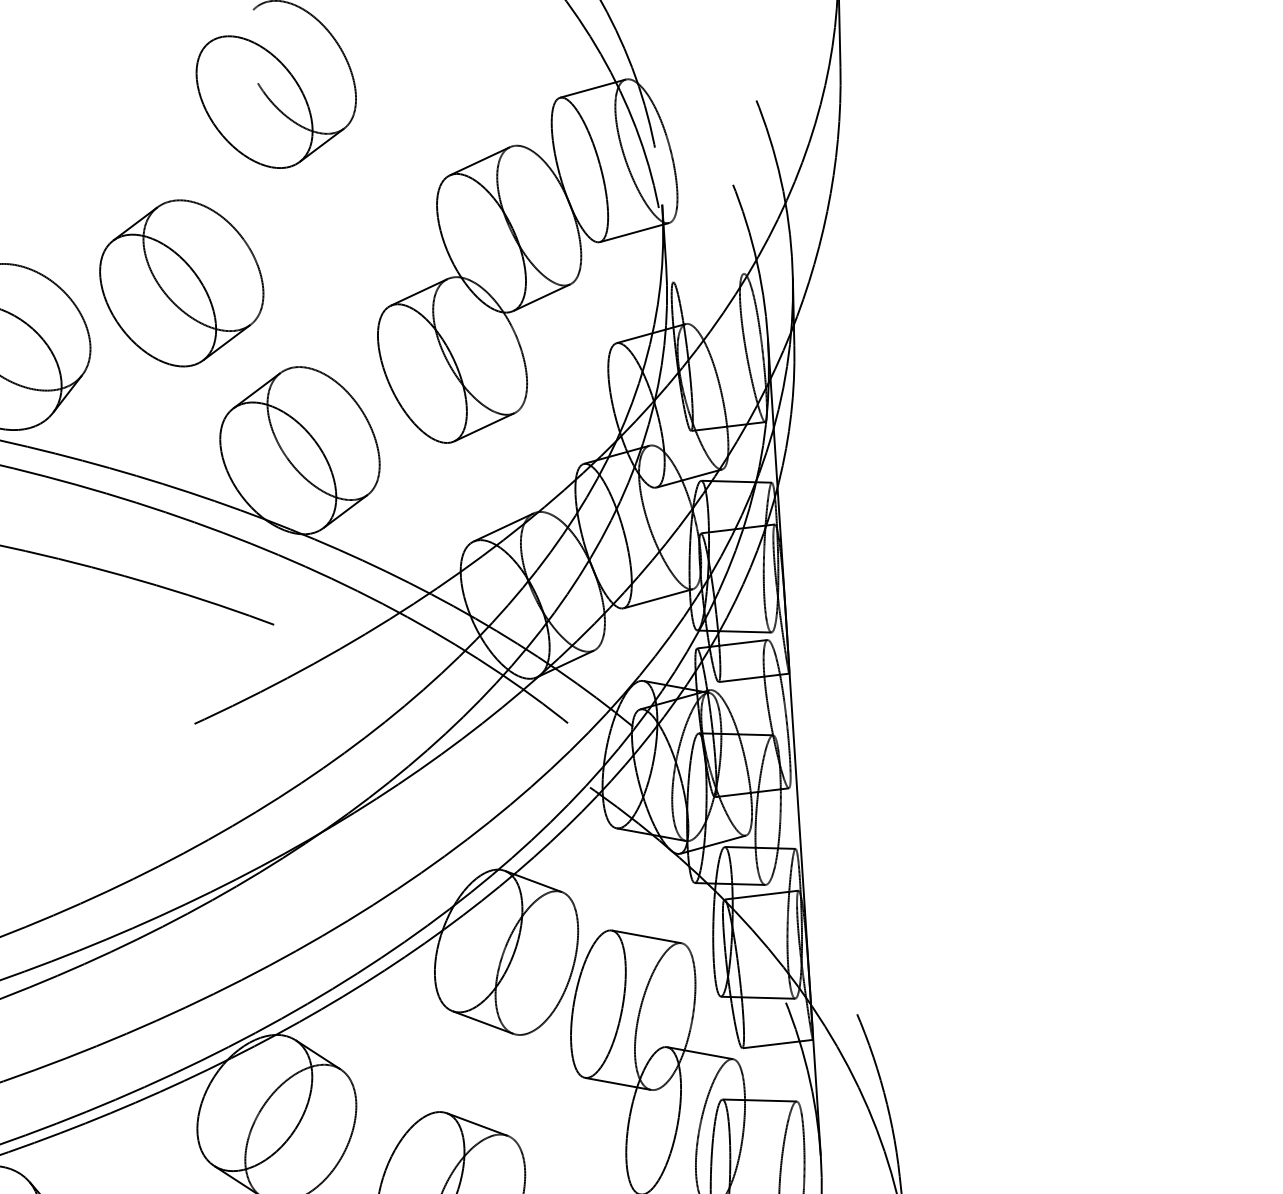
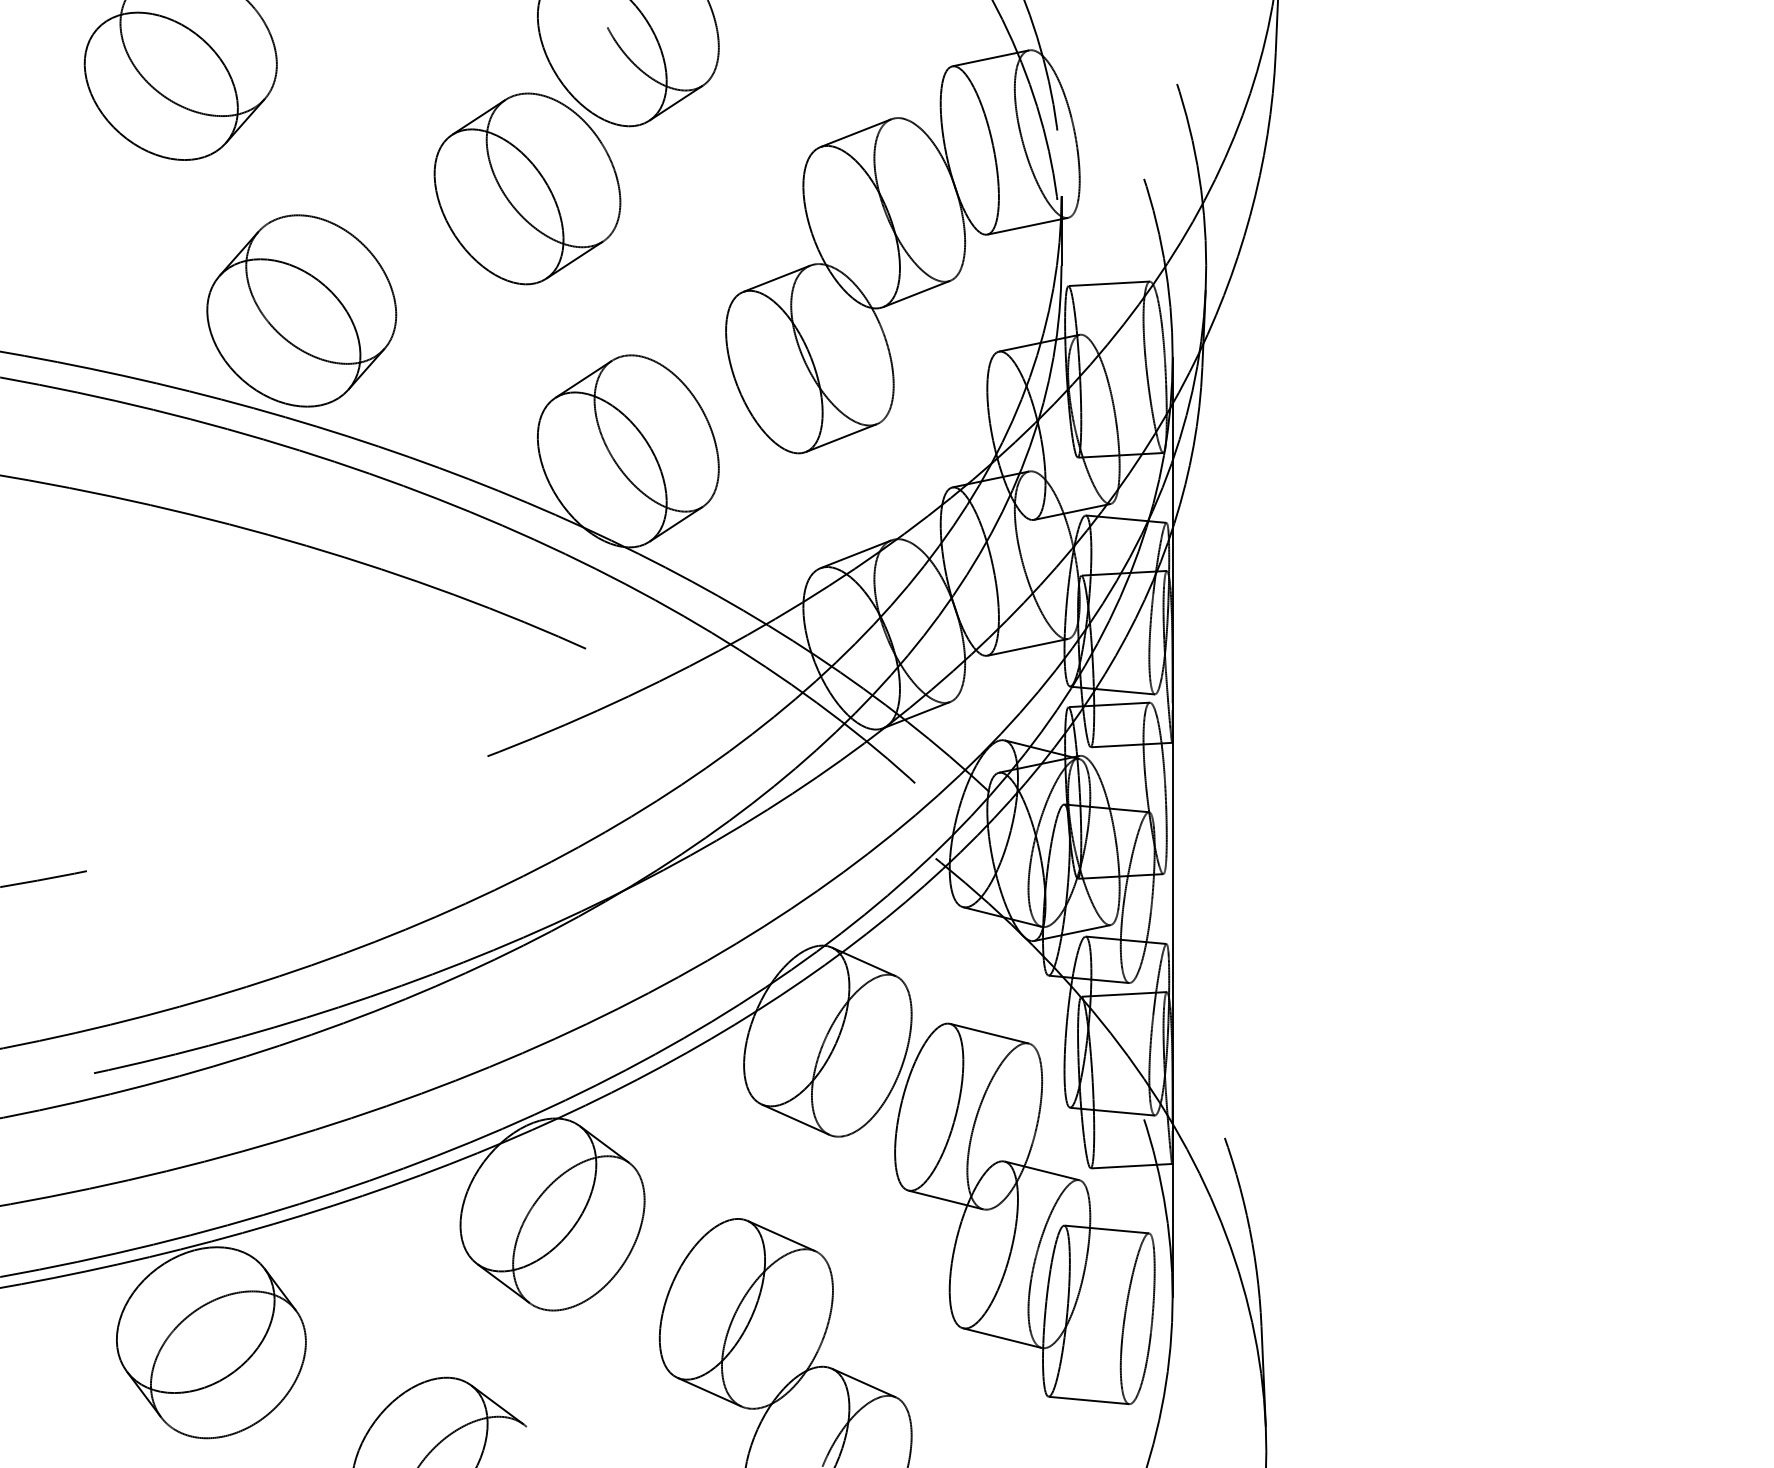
line: (708, 277) -> (1108, 283), added
part: (181, 283) -> (527, 188), moved

